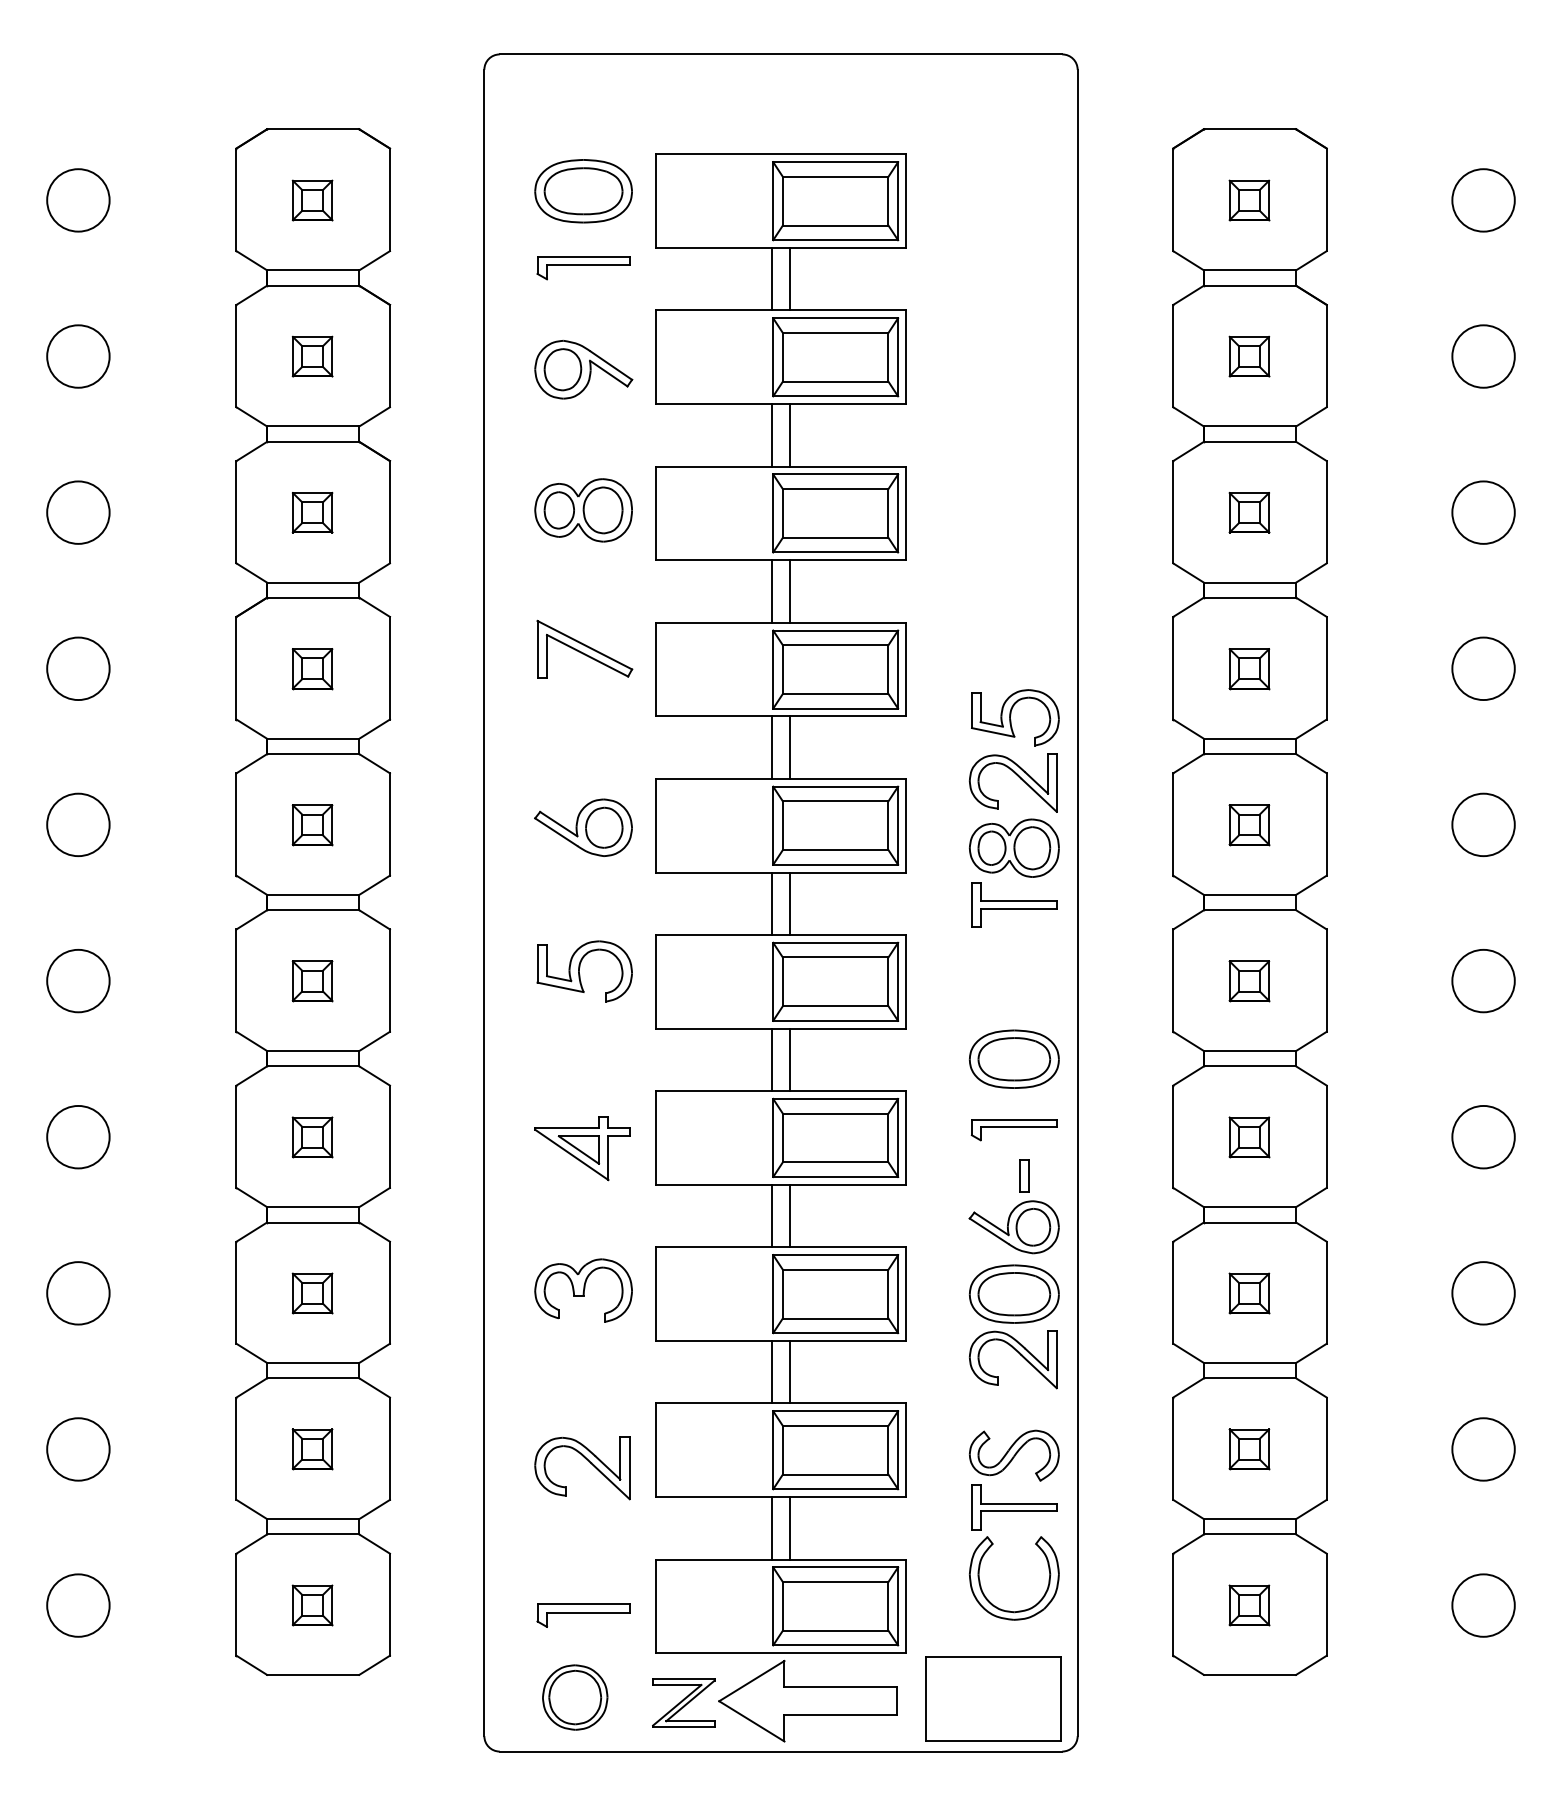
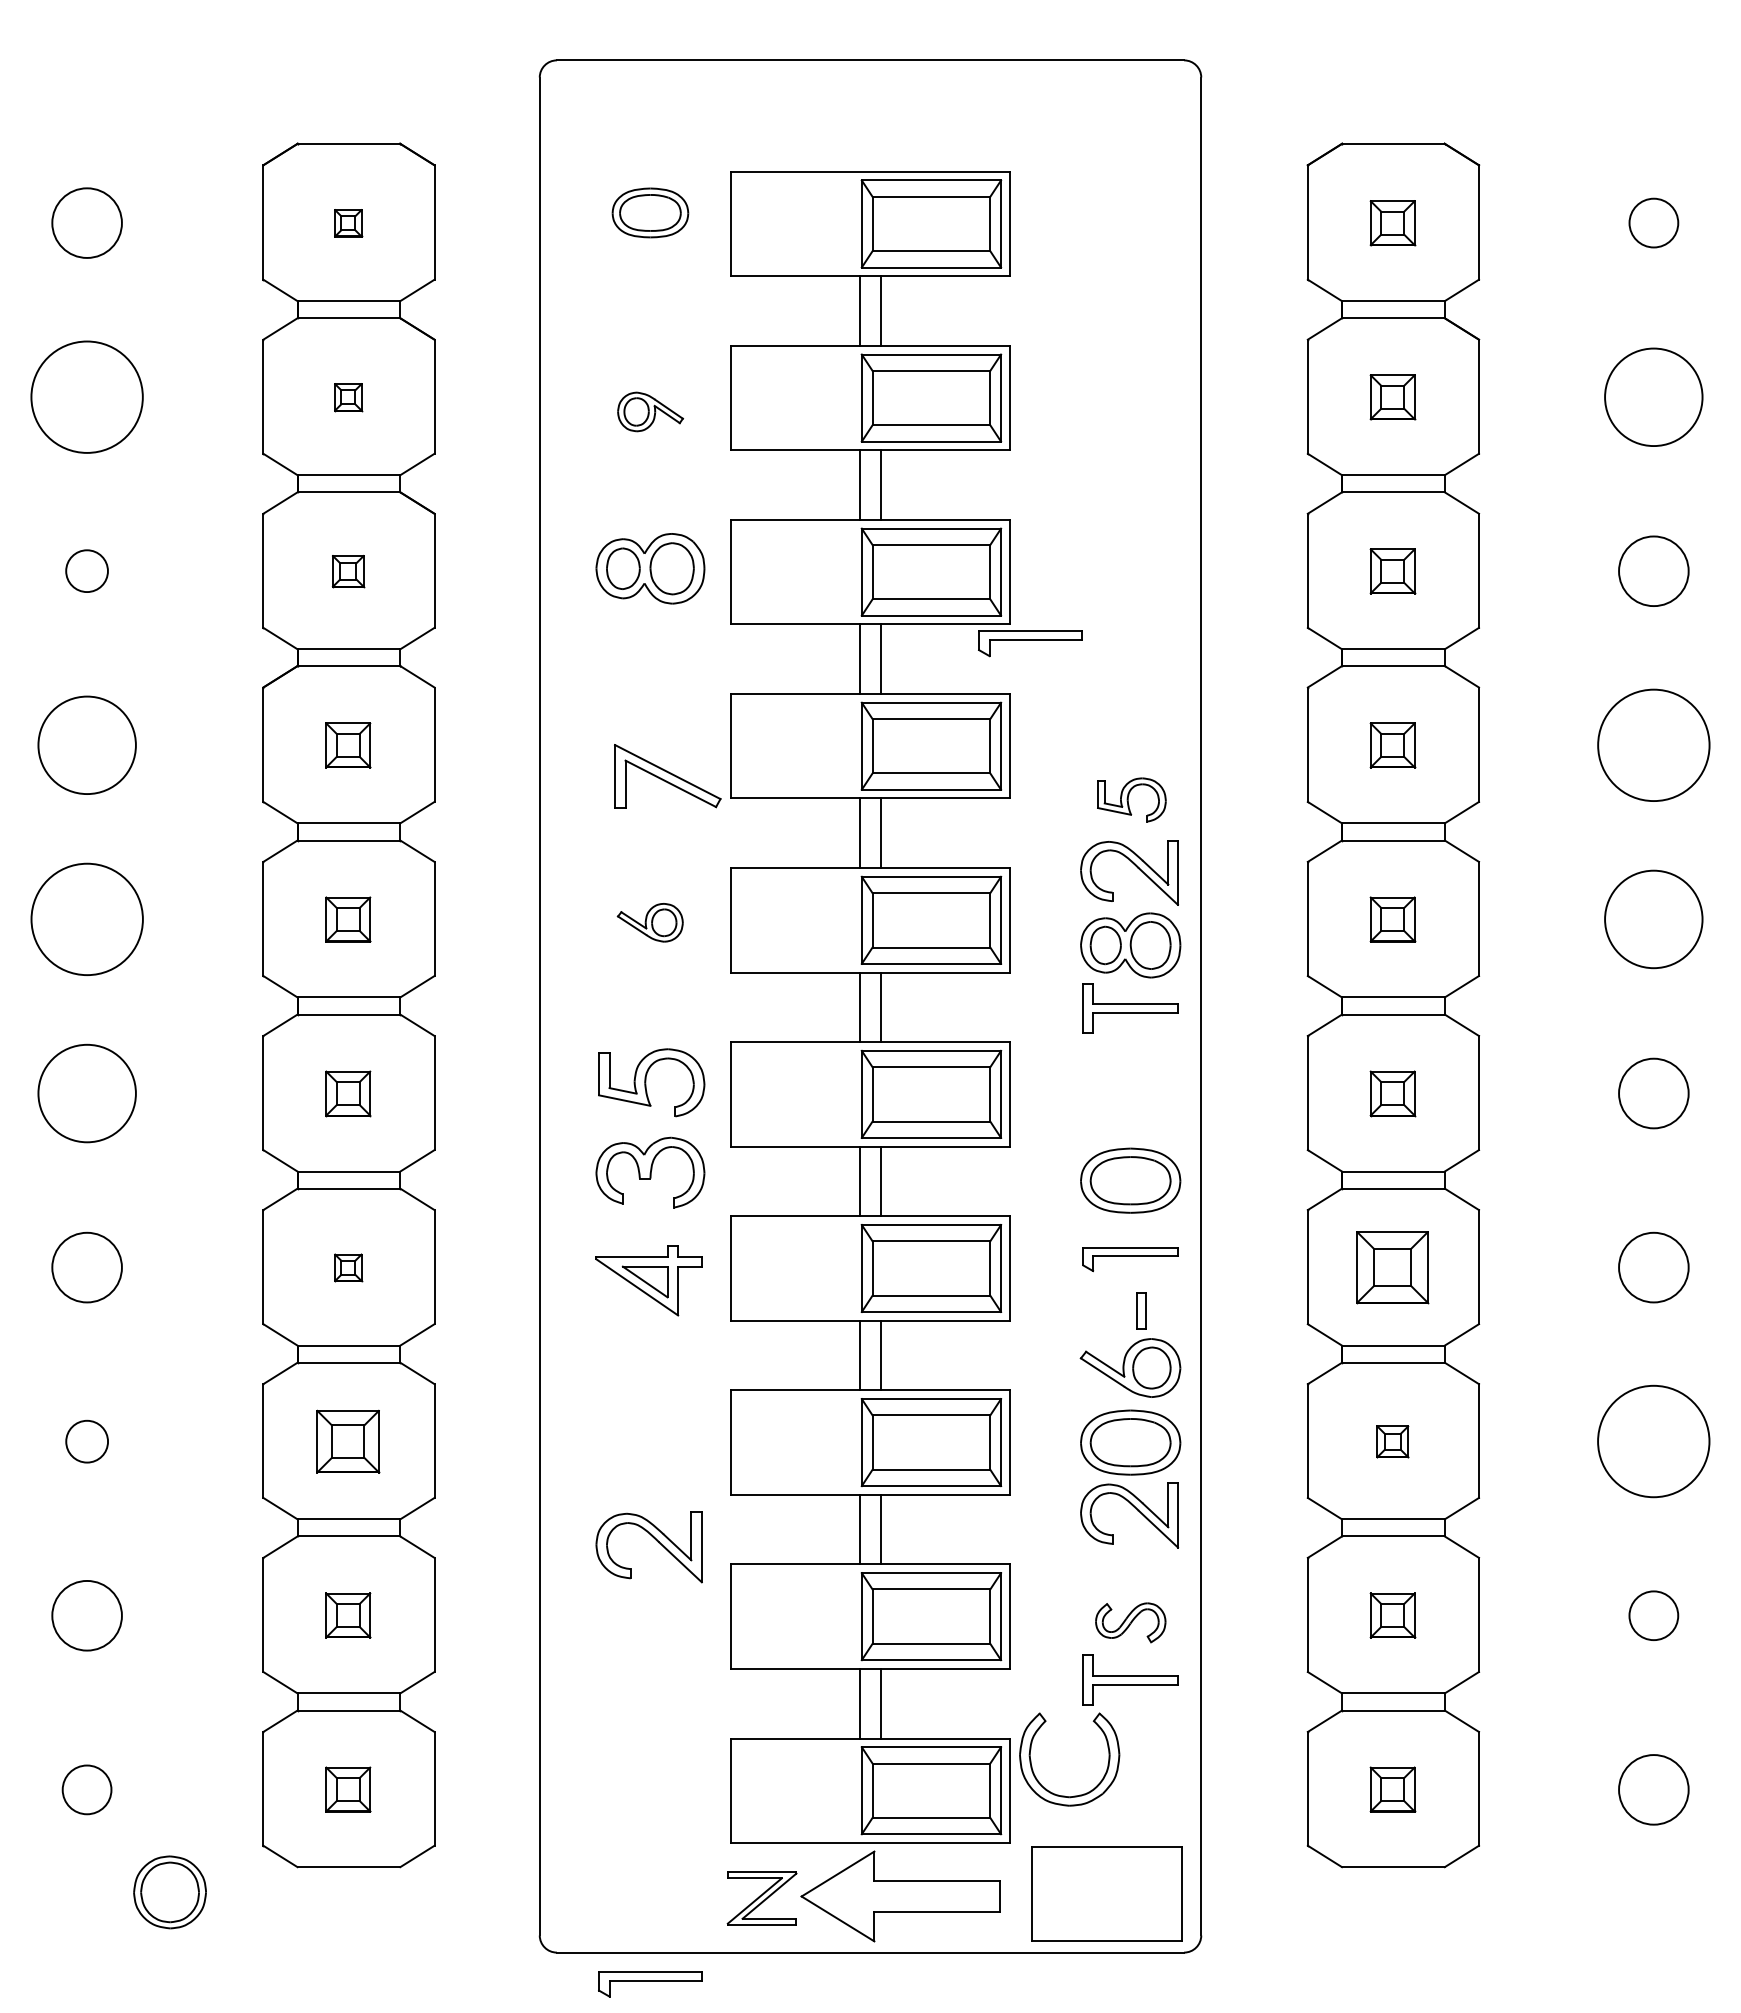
part: (583, 190) -> (650, 212), size x0.7
circle: (1483, 199) -> (1653, 222), size x0.7
part: (312, 200) -> (348, 223), size x0.6
part: (583, 267) -> (1030, 643), moved
circle: (1483, 355) -> (1653, 396), size x1.4
circle: (77, 356) -> (86, 397), size x1.6
part: (312, 356) -> (348, 397), size x0.6
part: (583, 369) -> (650, 411), size x0.6
circle: (77, 511) -> (86, 570), size x0.6
part: (312, 512) -> (348, 571), size x0.7
part: (584, 649) -> (667, 776), moved
circle: (77, 668) -> (86, 745), size x1.4
circle: (1483, 668) -> (1653, 745), size x1.6
part: (1015, 717) -> (1131, 799), size x0.7
circle: (77, 824) -> (86, 919), size x1.6
circle: (1483, 824) -> (1653, 919), size x1.4
part: (583, 827) -> (650, 922), size x0.6
circle: (77, 981) -> (86, 1093), size x1.4
part: (312, 1137) -> (348, 1267), size x0.6
part: (1249, 1137) -> (1392, 1267), size x1.6
part: (583, 1290) -> (650, 1172), moved
circle: (77, 1293) -> (86, 1441), size x0.6
part: (312, 1293) -> (348, 1441), size x1.4
part: (1249, 1293) -> (1392, 1441), size x0.7
circle: (1483, 1293) -> (1653, 1441), size x1.6
circle: (1483, 1449) -> (1653, 1615), size x0.7
part: (1014, 1455) -> (1130, 1622), size x0.7
part: (588, 1461) -> (655, 1540), moved
circle: (77, 1605) -> (86, 1789), size x0.7
part: (1009, 1610) -> (1064, 1795), moved
part: (583, 1616) -> (650, 1984), moved
part: (574, 1697) -> (169, 1892), moved

